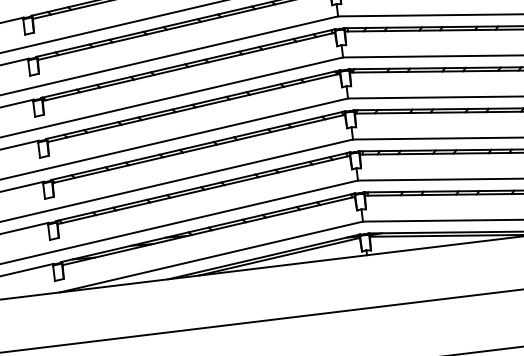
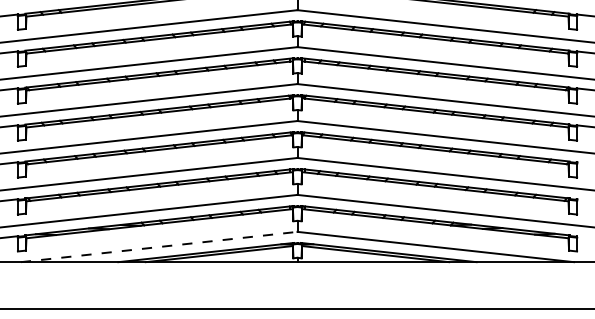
line: (211, 256) -> (159, 246), solid -> dashed

